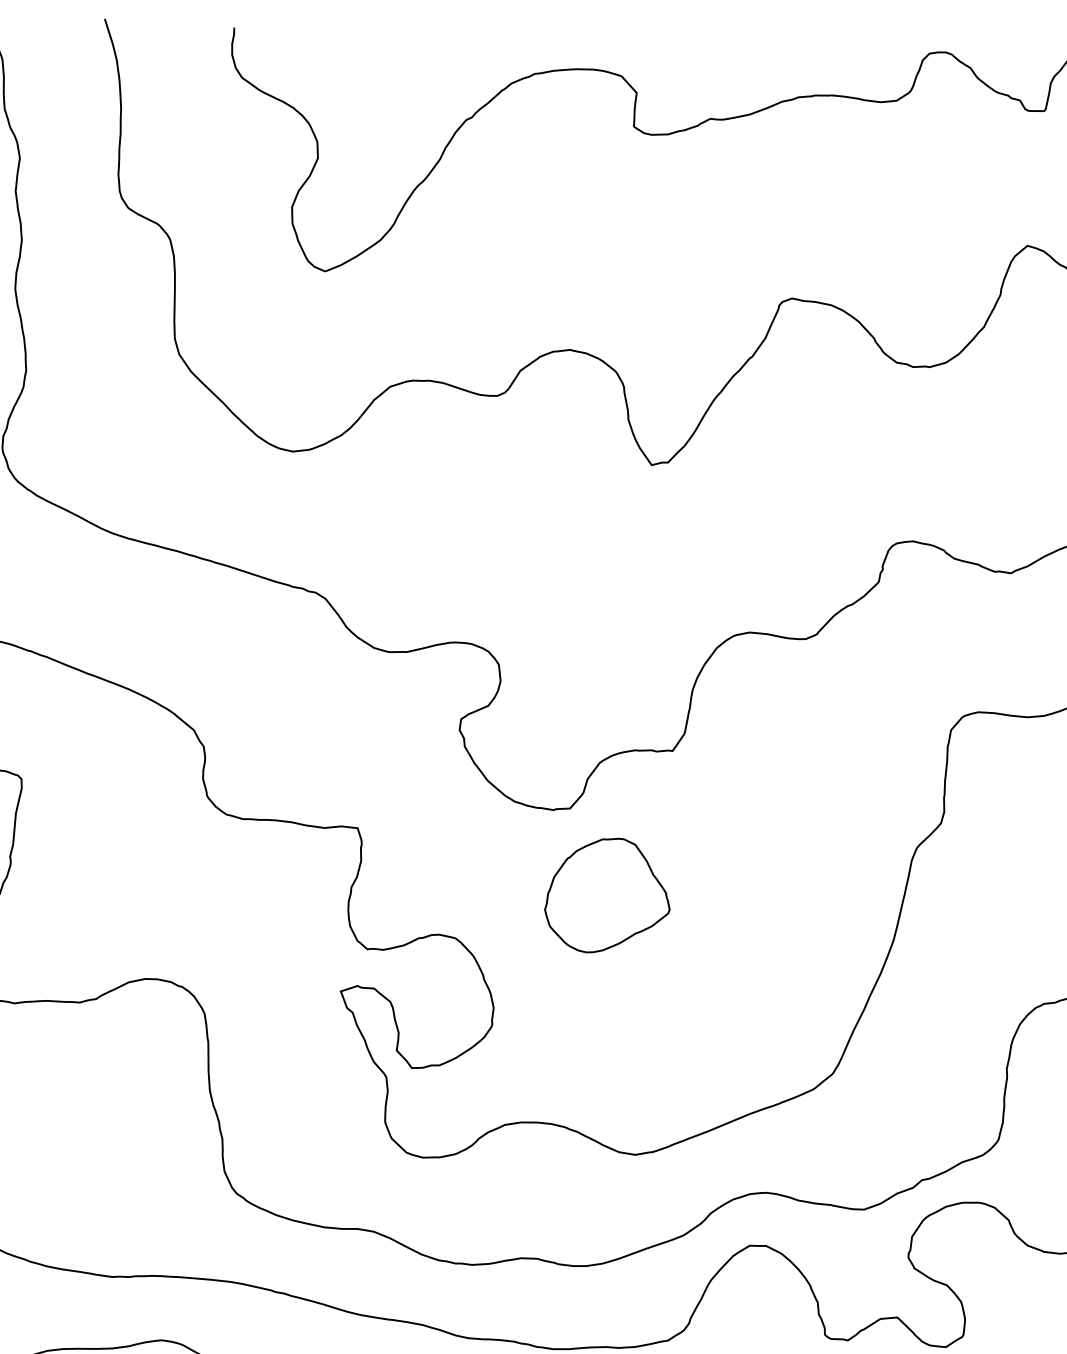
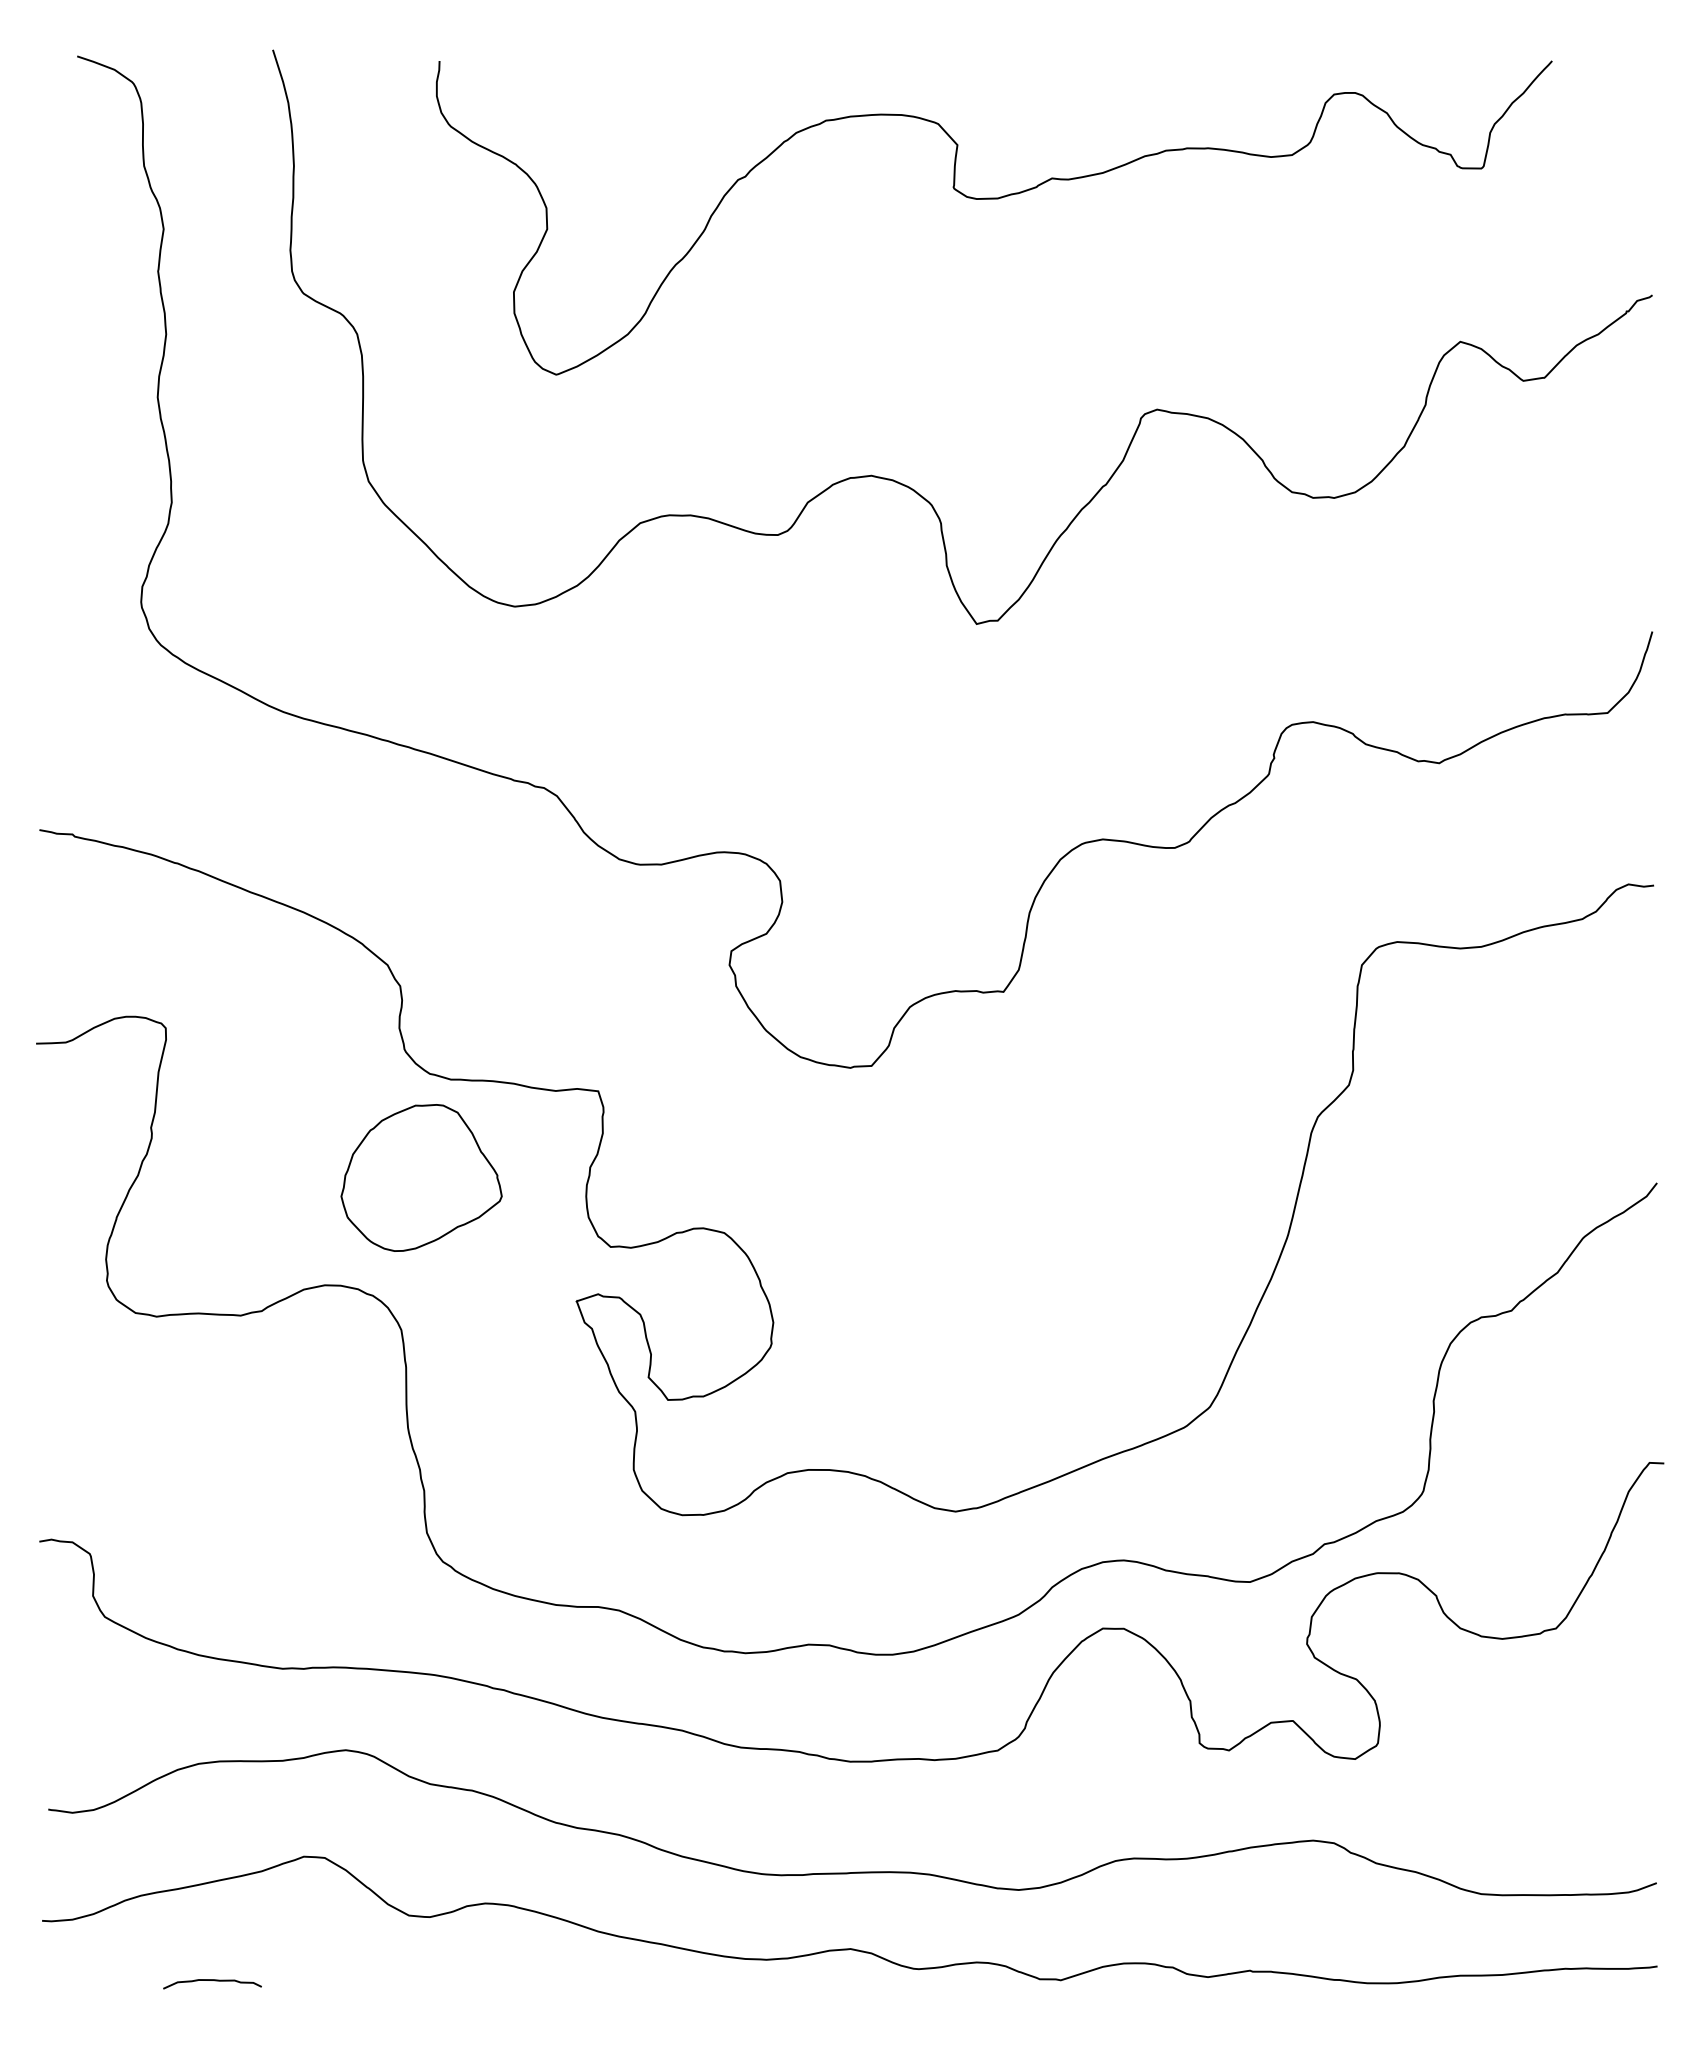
part: (607, 895) -> (421, 1177), moved

